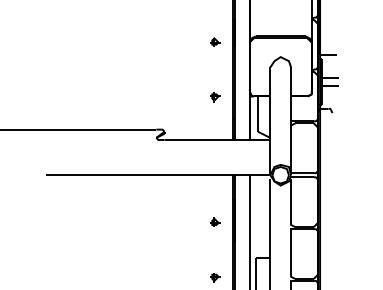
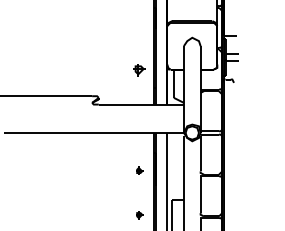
part: (215, 41) -> (139, 25), removed
part: (215, 97) -> (139, 70), size x1.6

